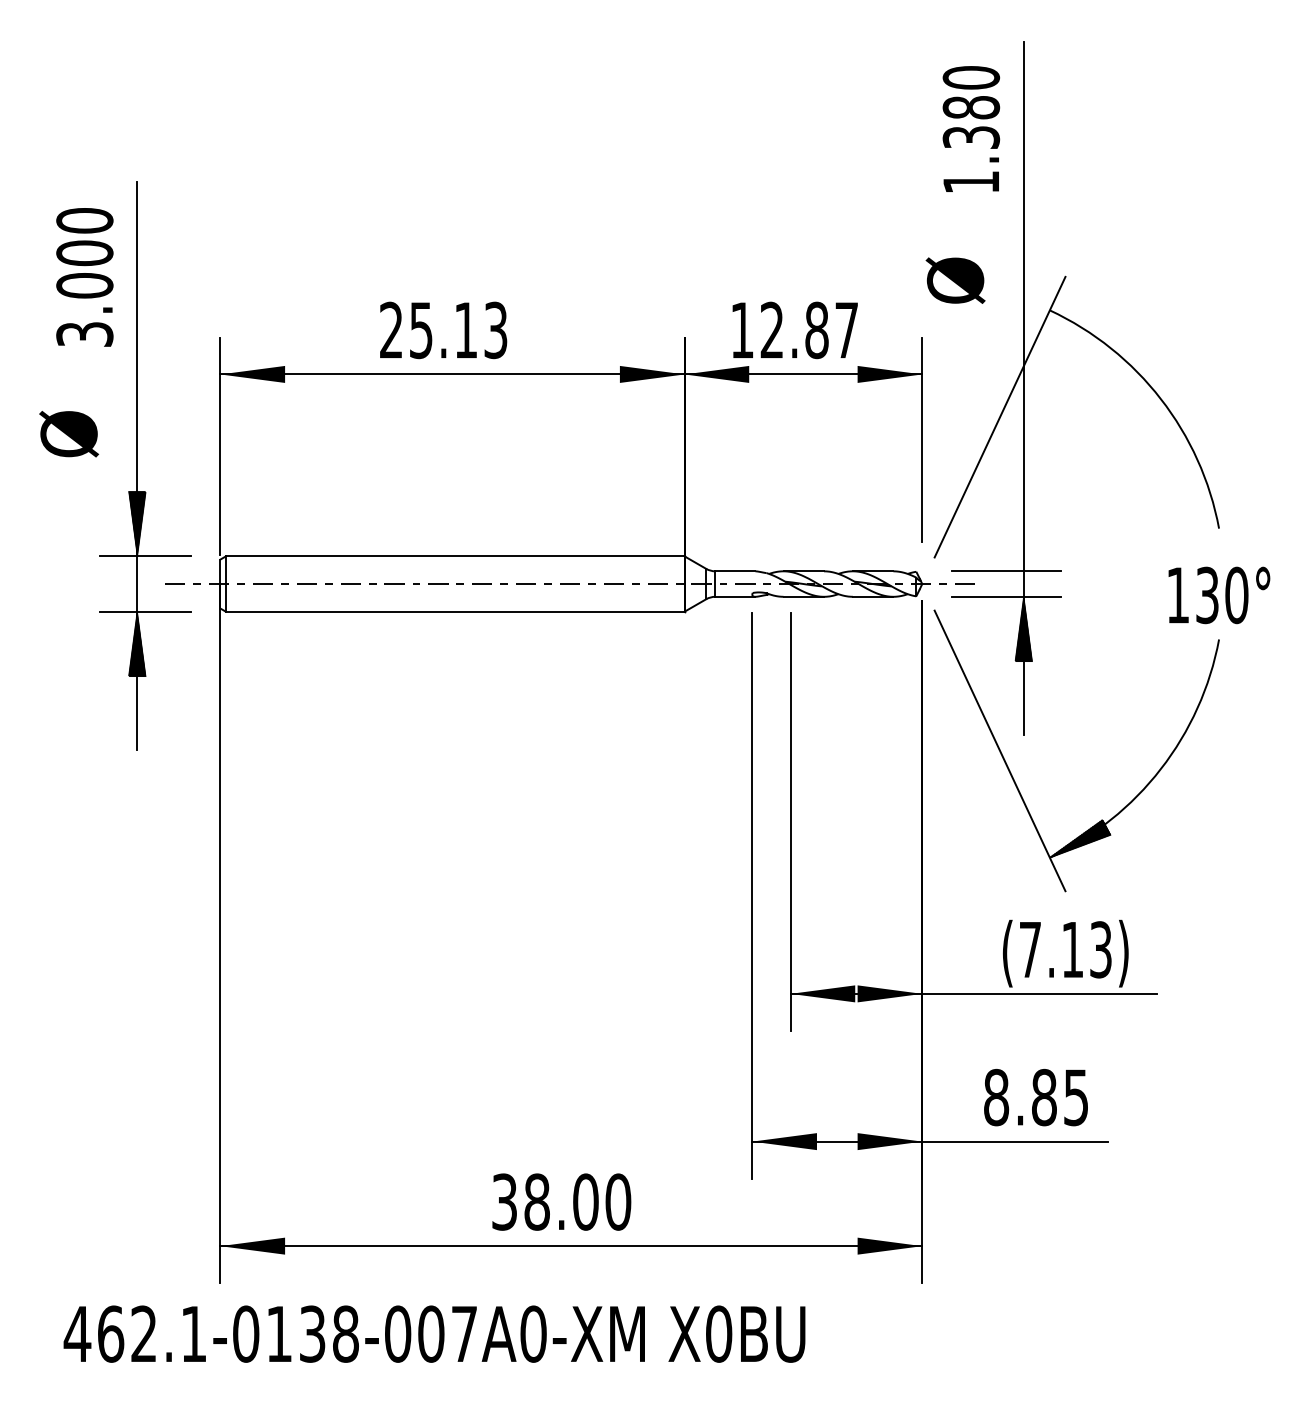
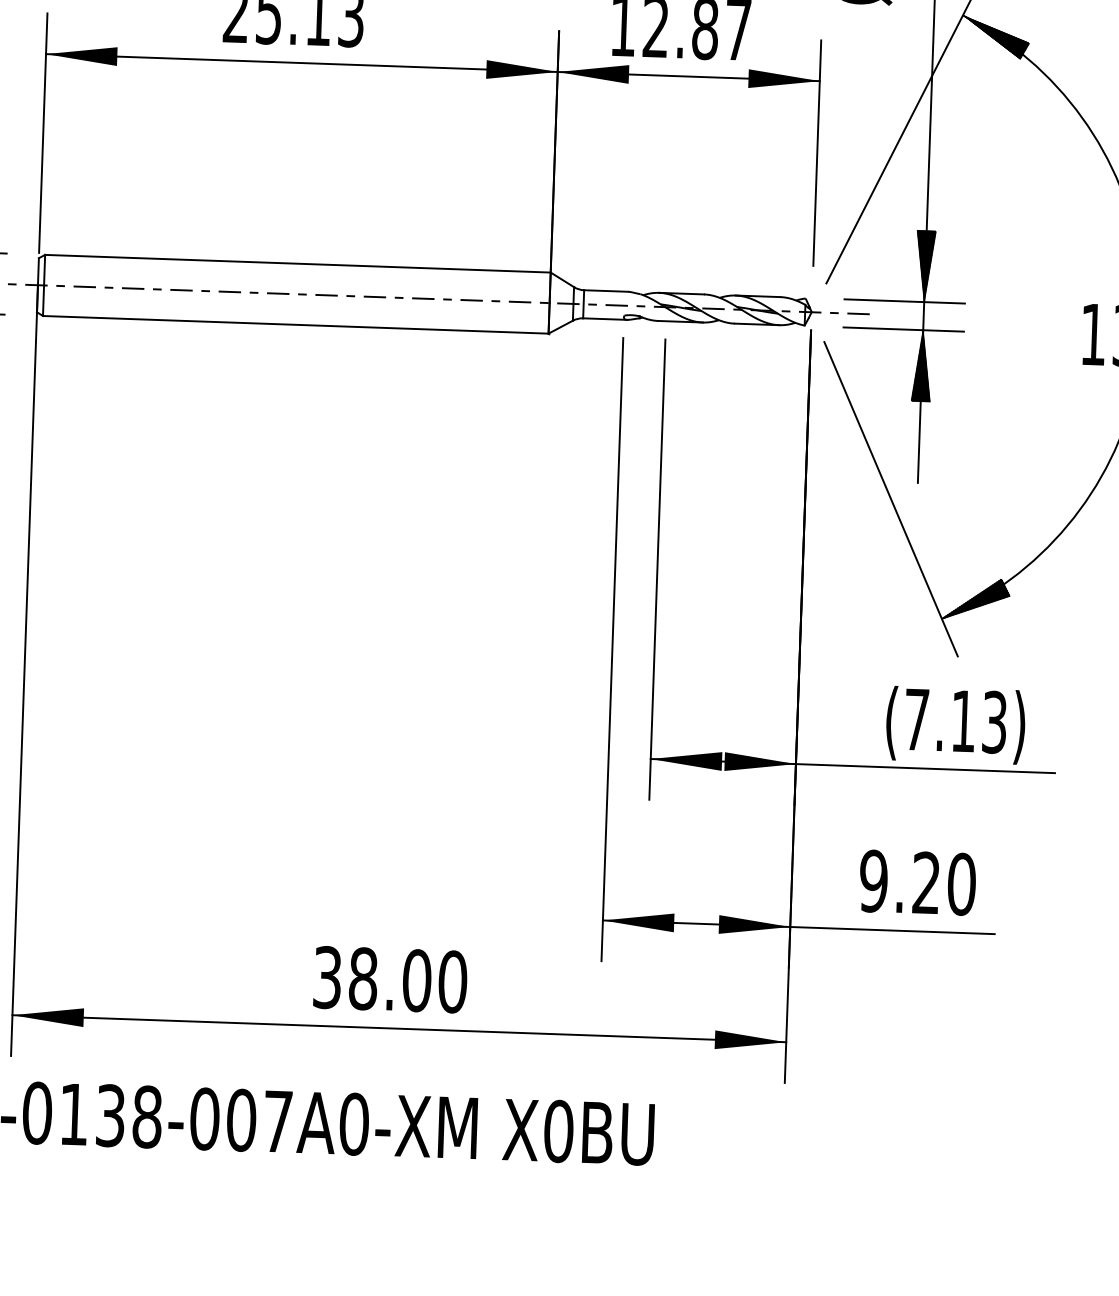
hatch: (1080, 329) -> (995, 37), added
hatch: (1023, 538) -> (925, 265), added
text: (1035, 1097) -> (916, 882), 8.85 -> 9.20

